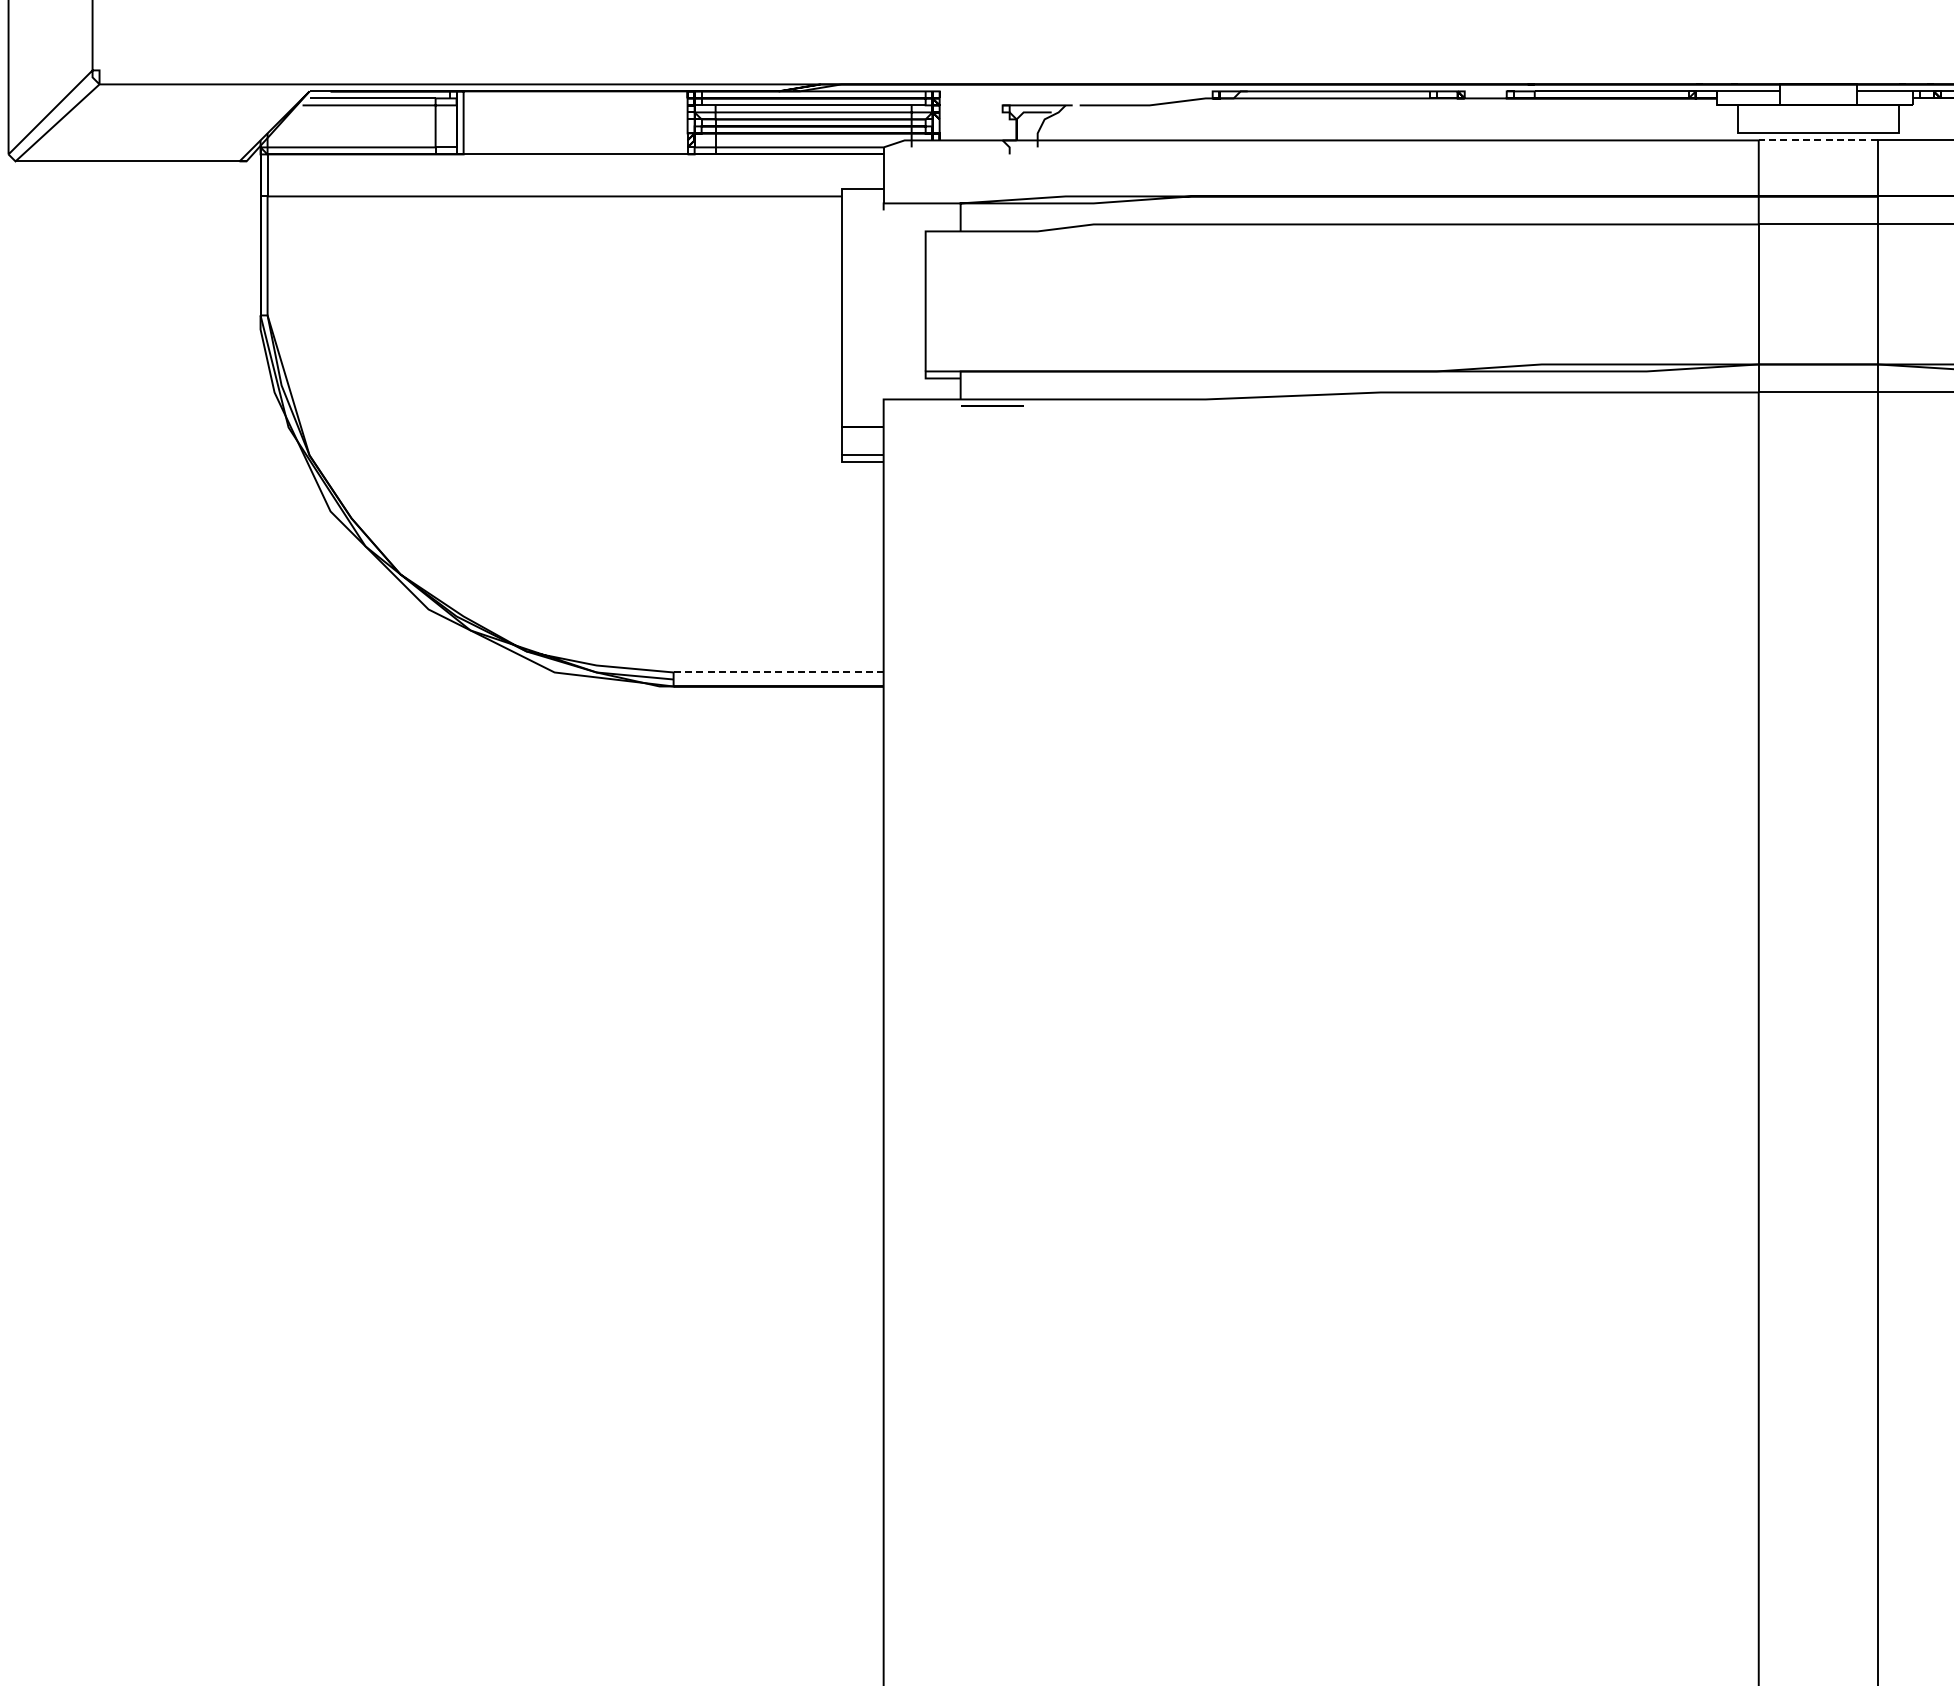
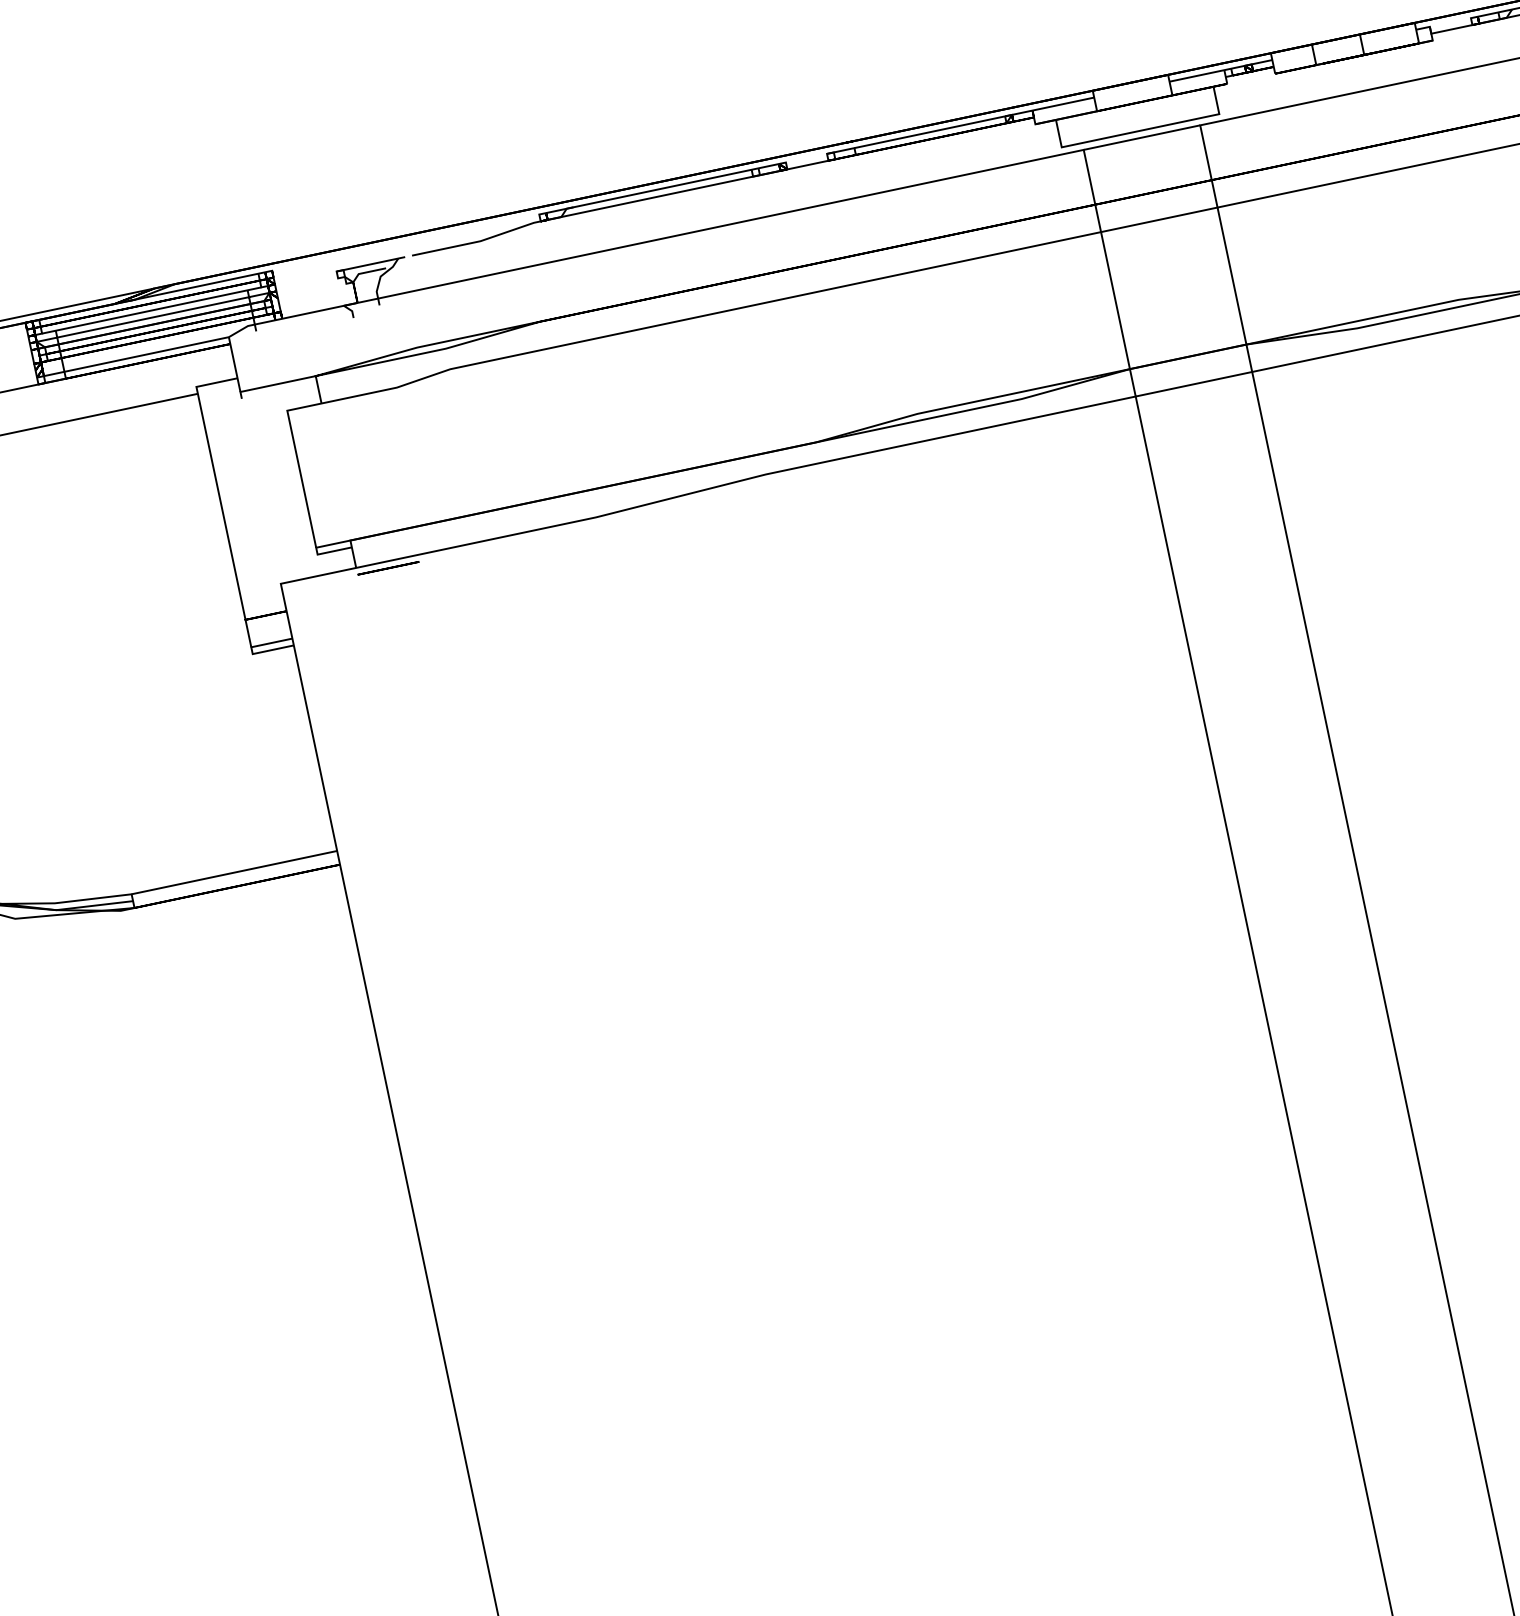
line: (1818, 140) -> (1142, 137), dashed -> solid
line: (779, 672) -> (235, 872), dashed -> solid

